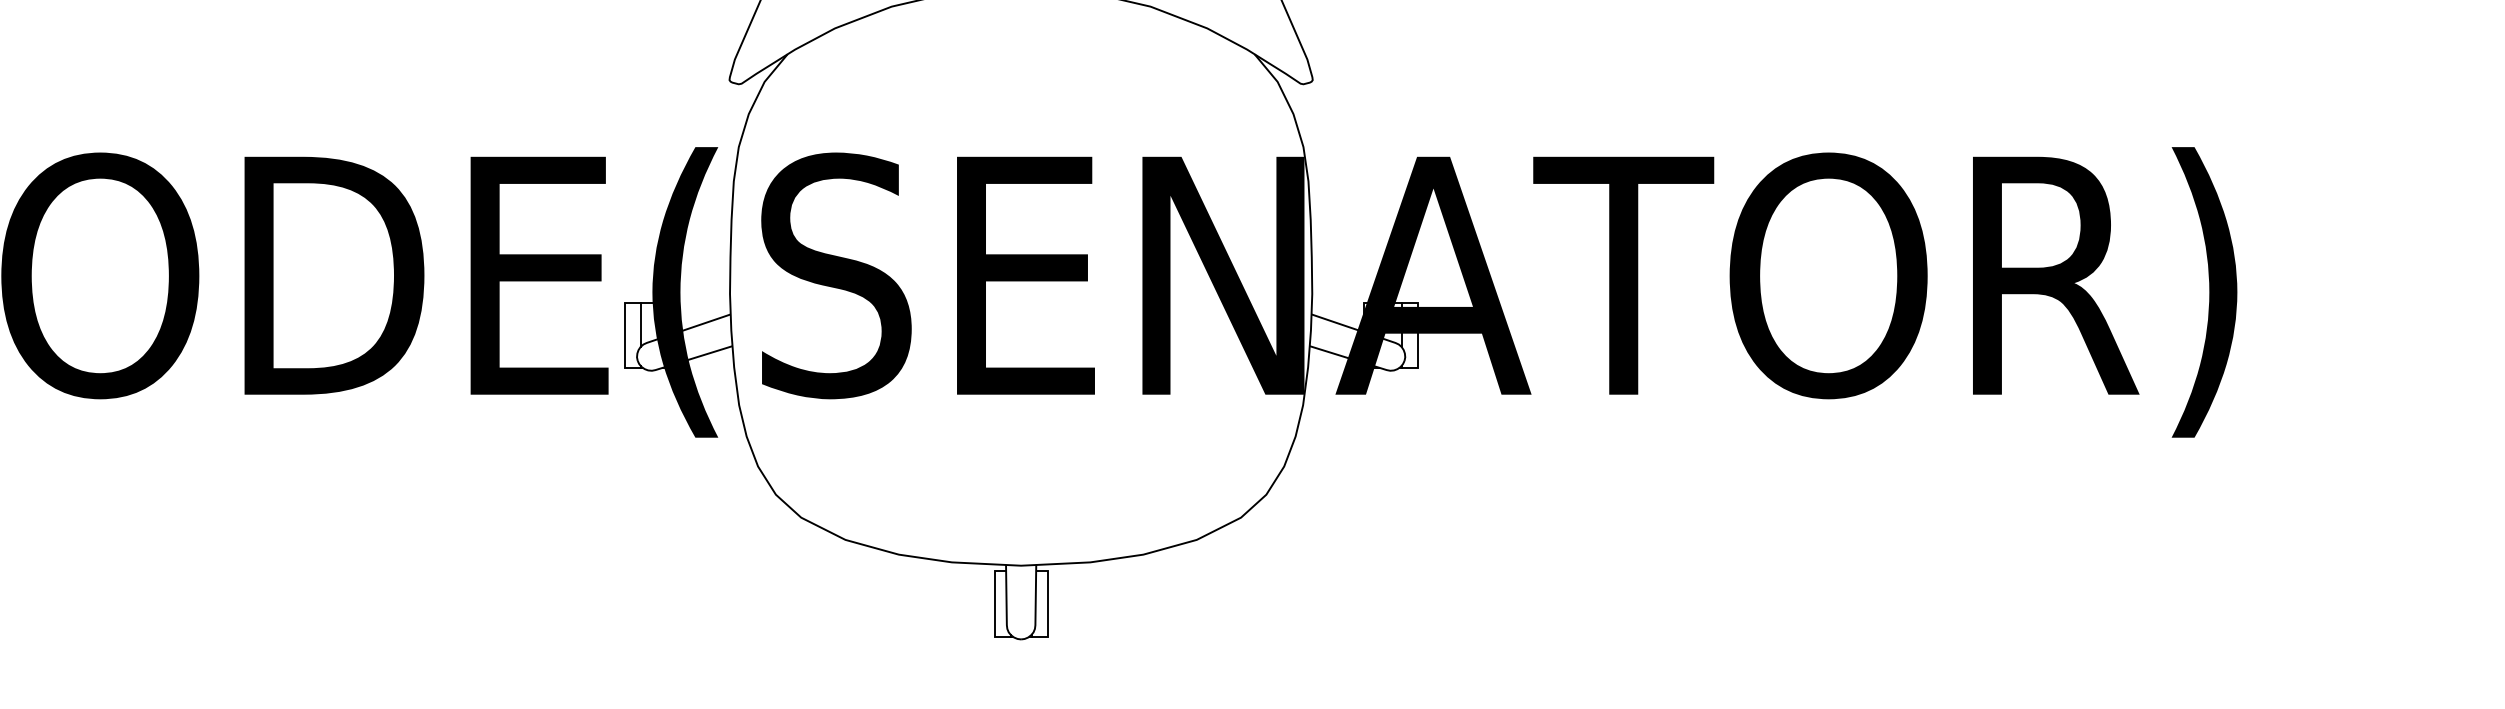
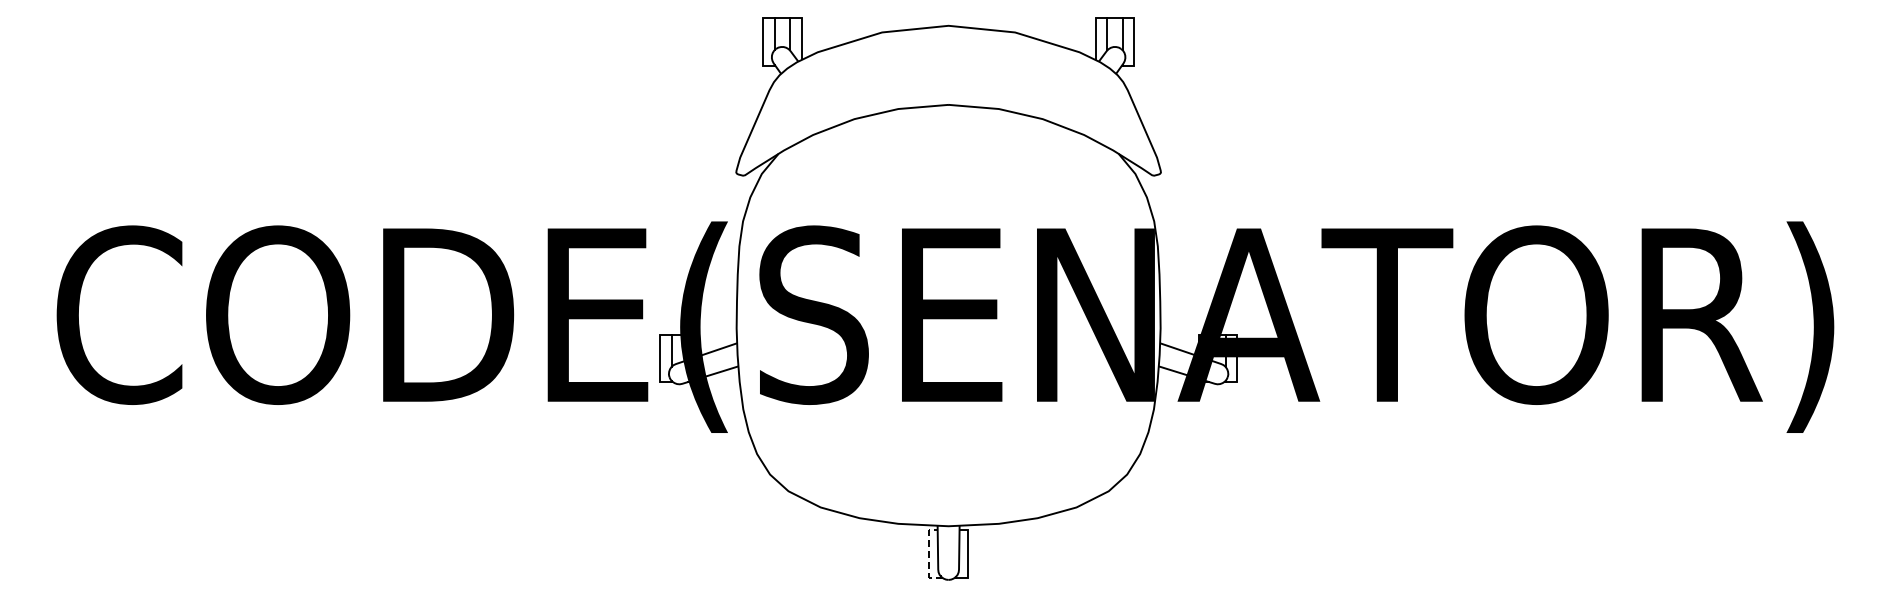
line: (994, 607) -> (929, 556), solid -> dashed

